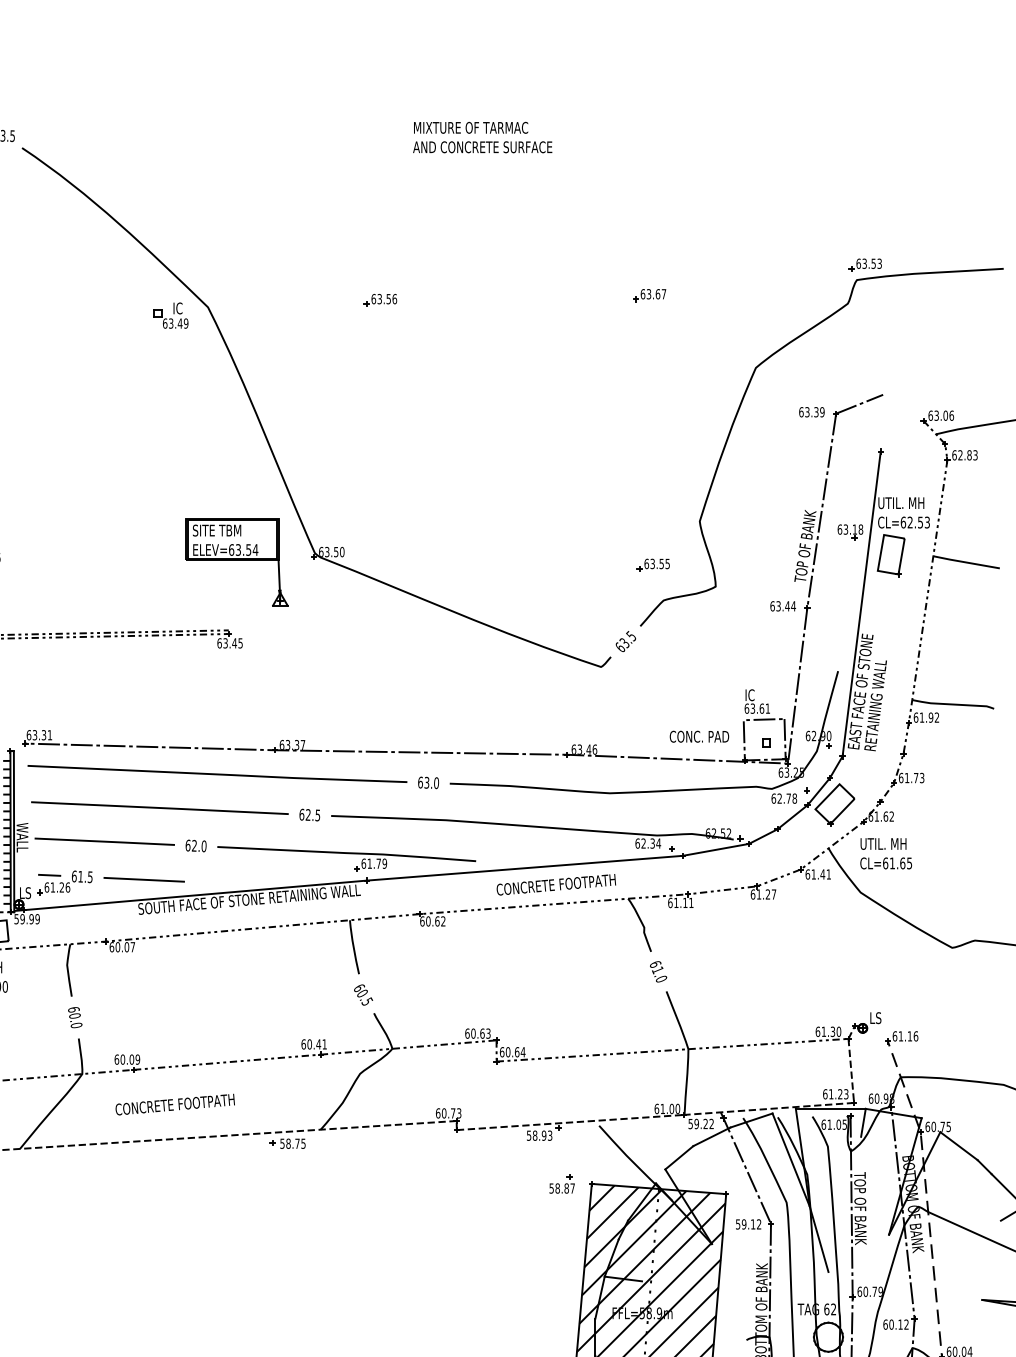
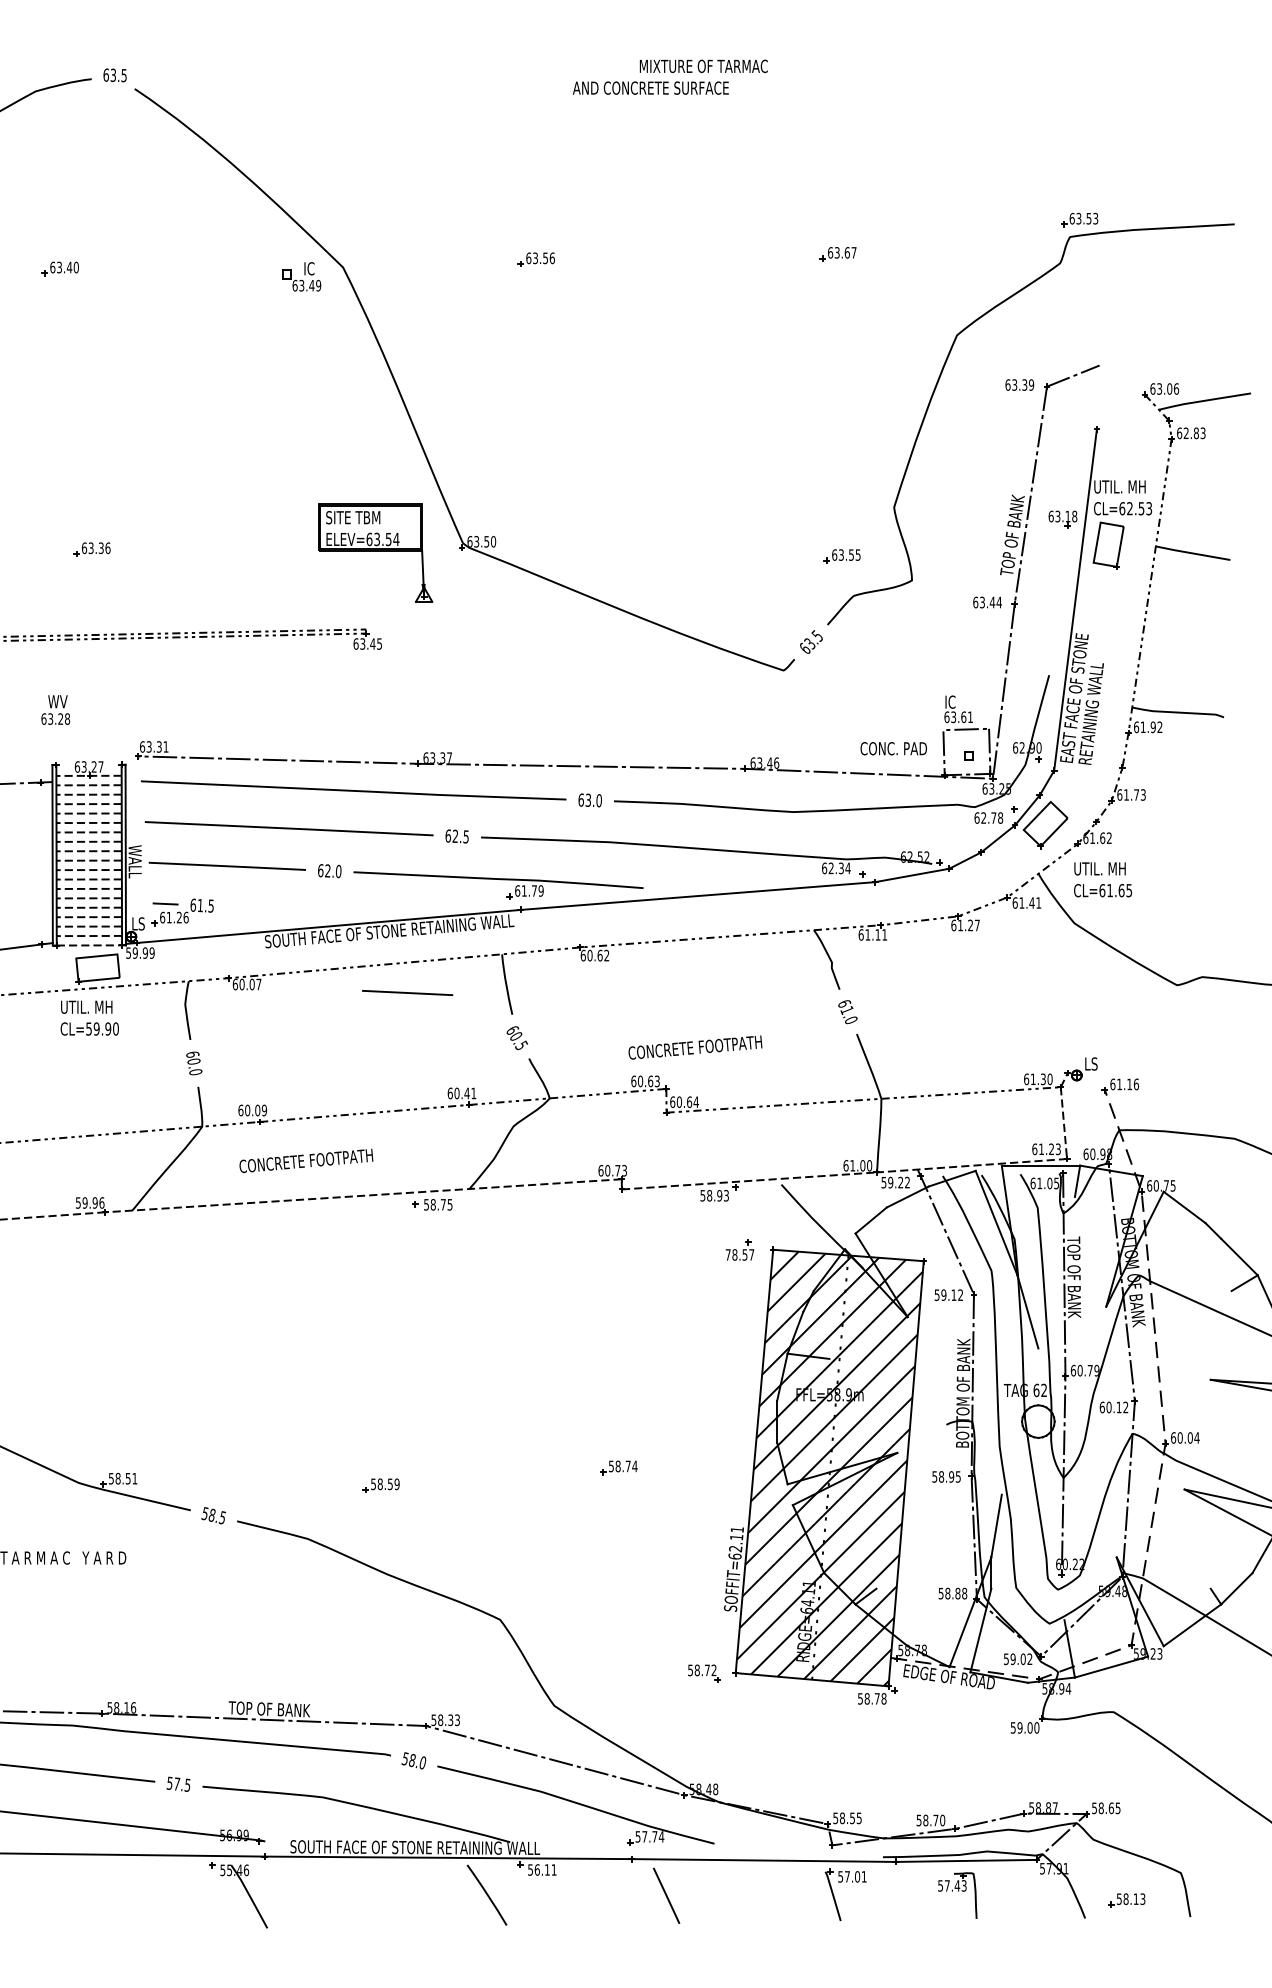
text: (470, 127) -> (703, 66), moved
line: (144, 879) -> (407, 992), moved
text: (556, 884) -> (695, 1047), moved
text: (559, 1188) -> (736, 1254), 58.87 -> 78.57

